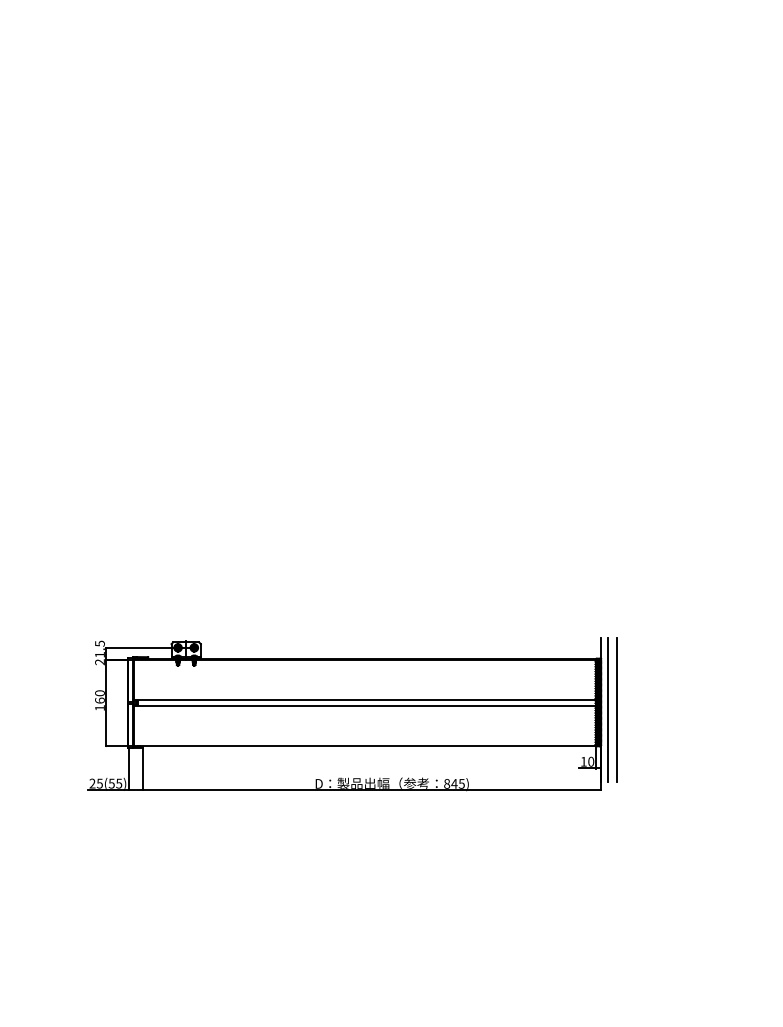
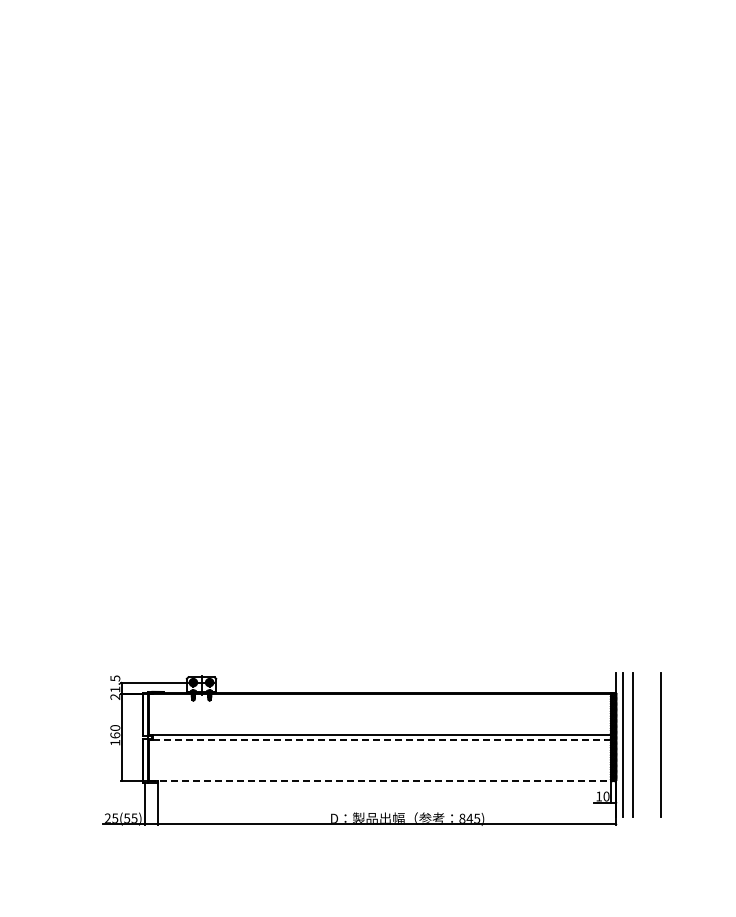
line: (364, 705) -> (379, 740), solid -> dashed
line: (644, 709) -> (659, 744), added
line: (365, 746) -> (380, 781), solid -> dashed

